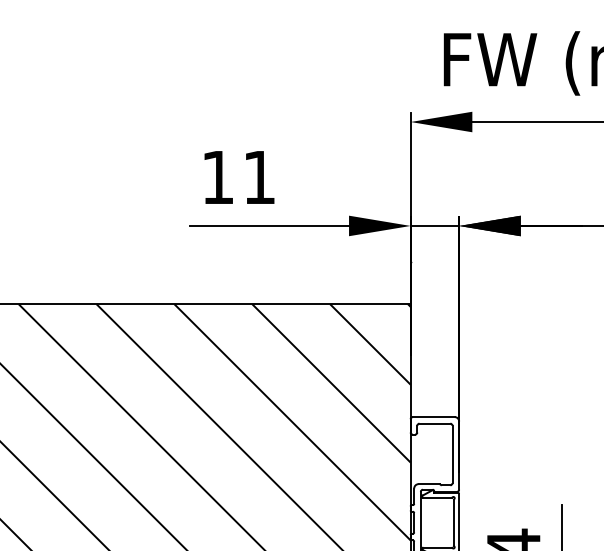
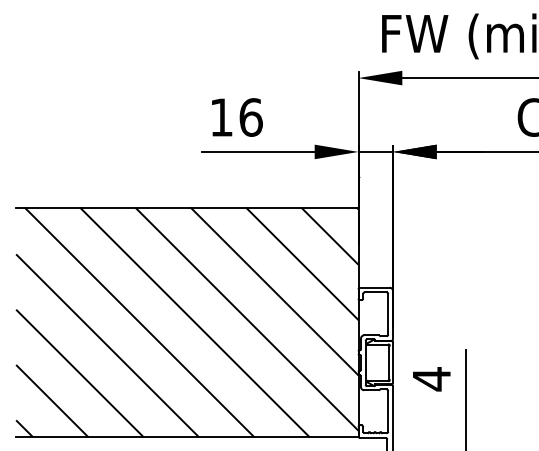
text: (258, 177) -> (250, 117), 11 -> 16

